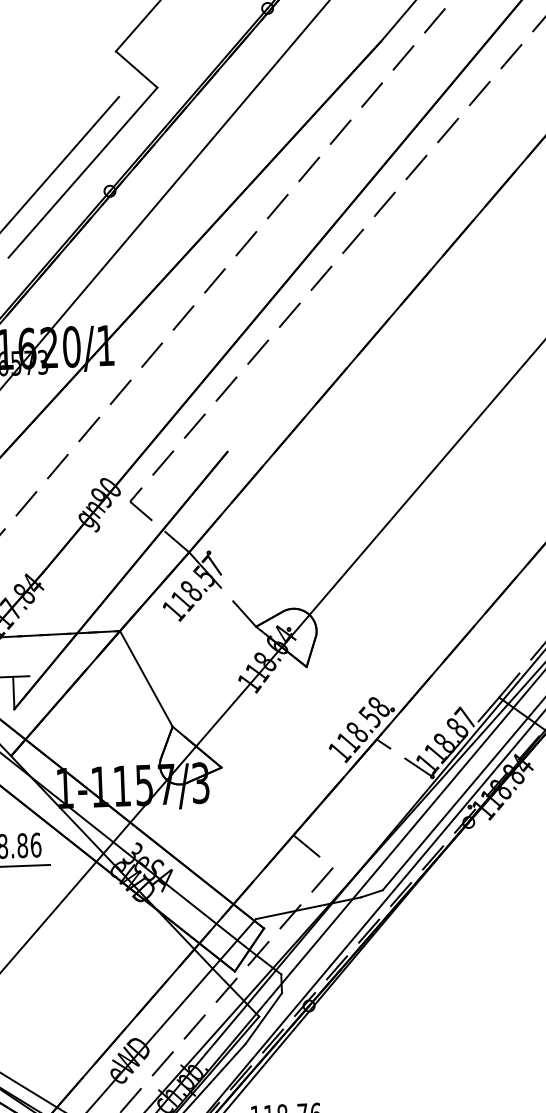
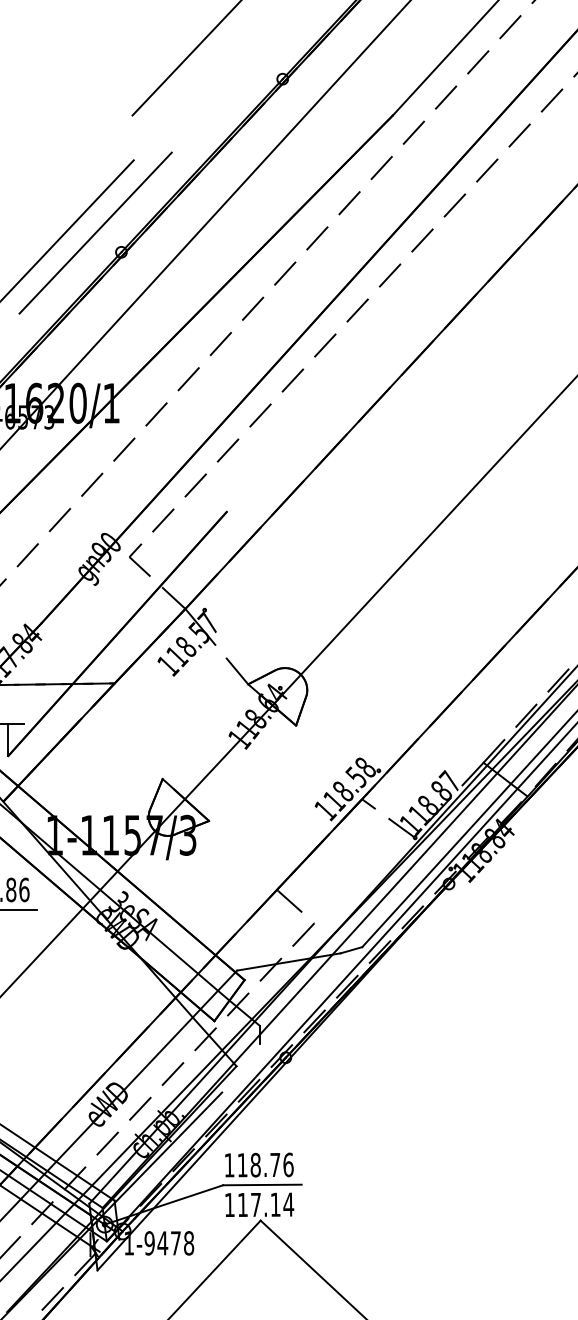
line: (135, 68) -> (151, 133), removed
line: (146, 679) -> (138, 731), removed
line: (263, 1018) -> (240, 1068), removed

